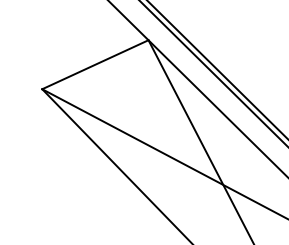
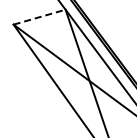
line: (97, 65) -> (40, 17), solid -> dashed

